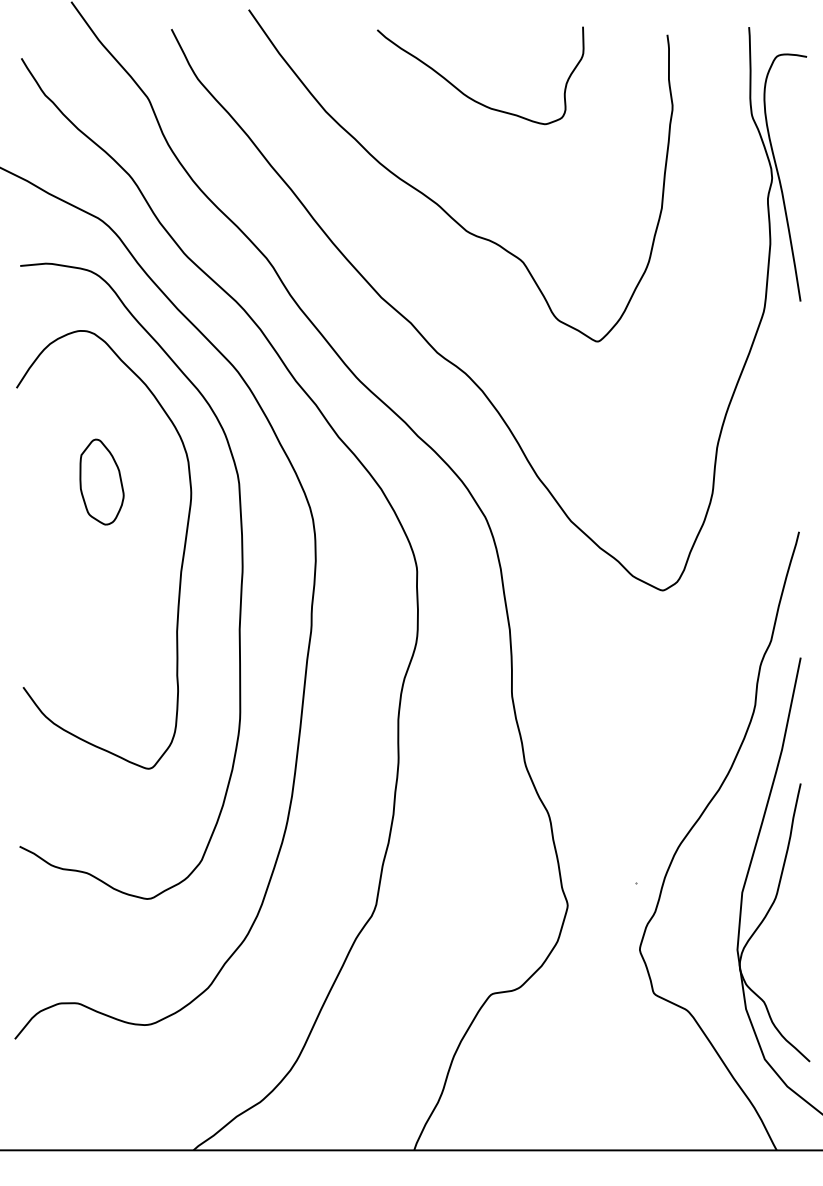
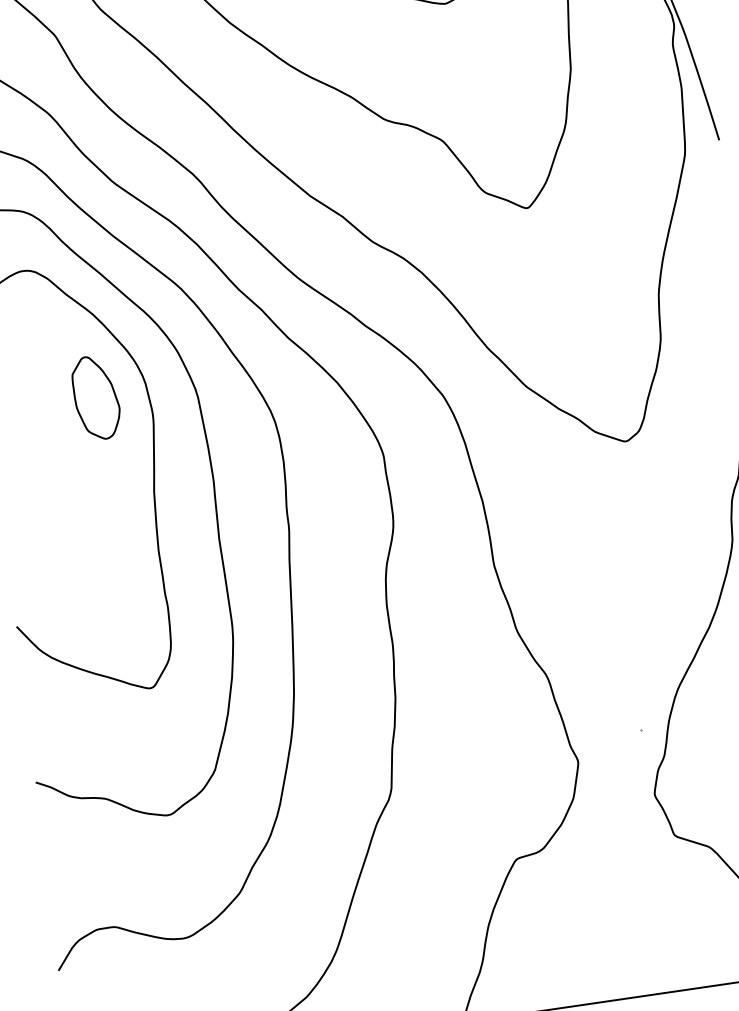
part: (101, 481) -> (95, 397), moved

